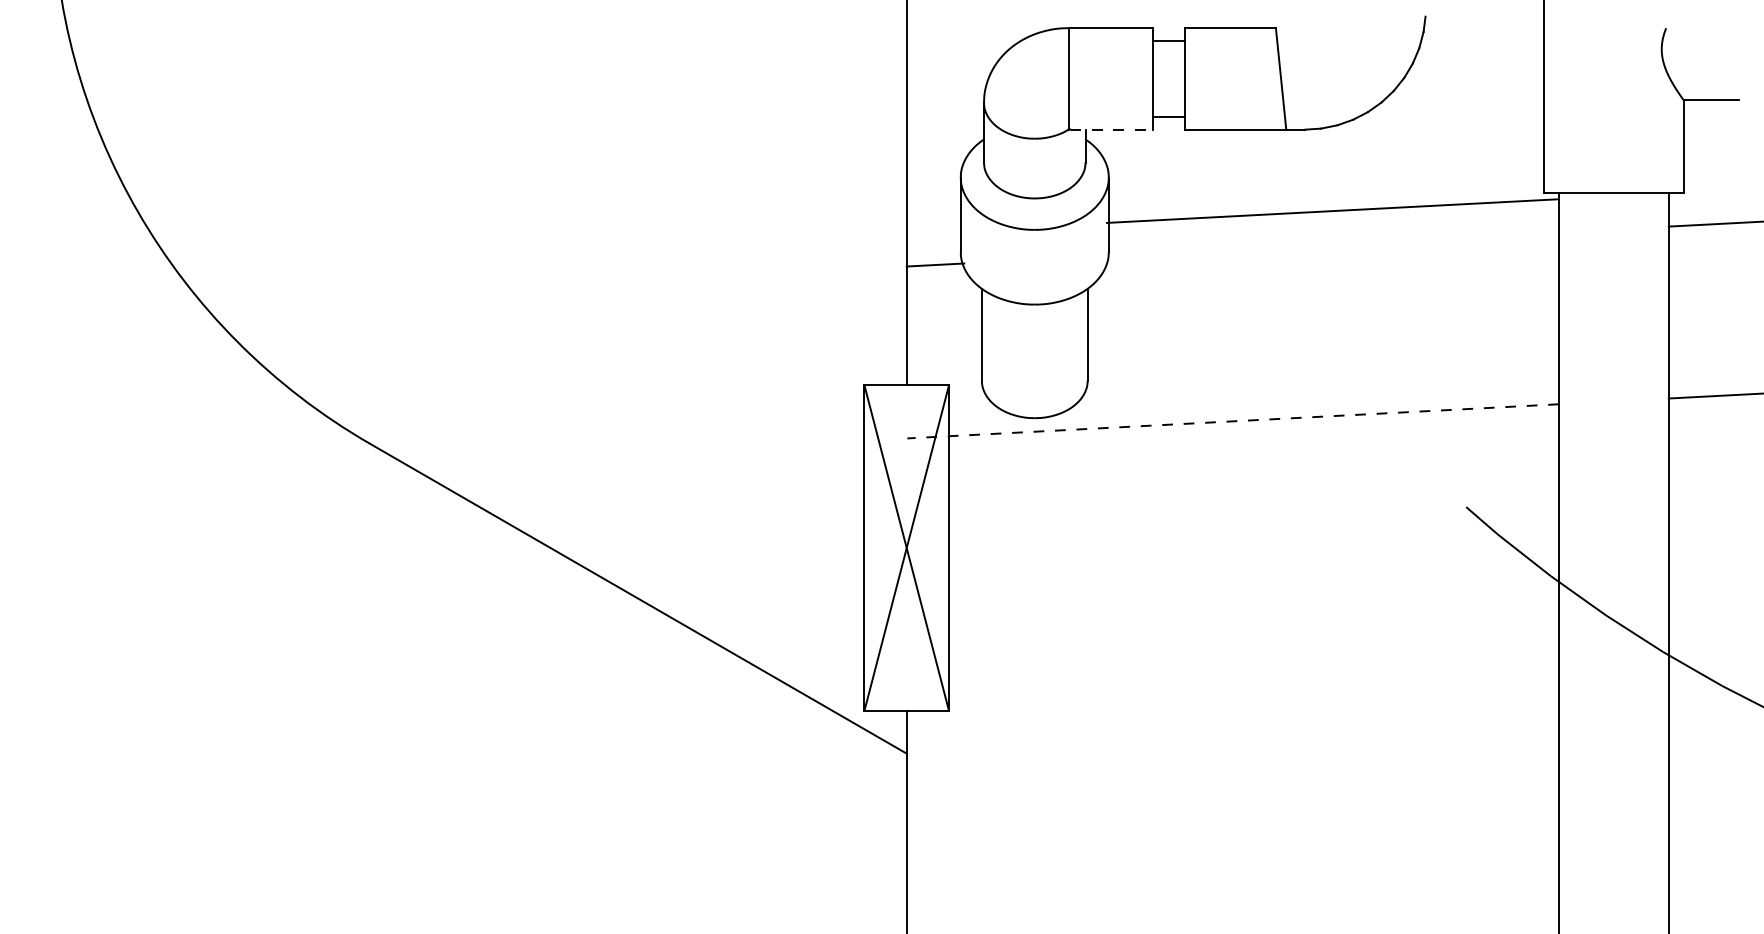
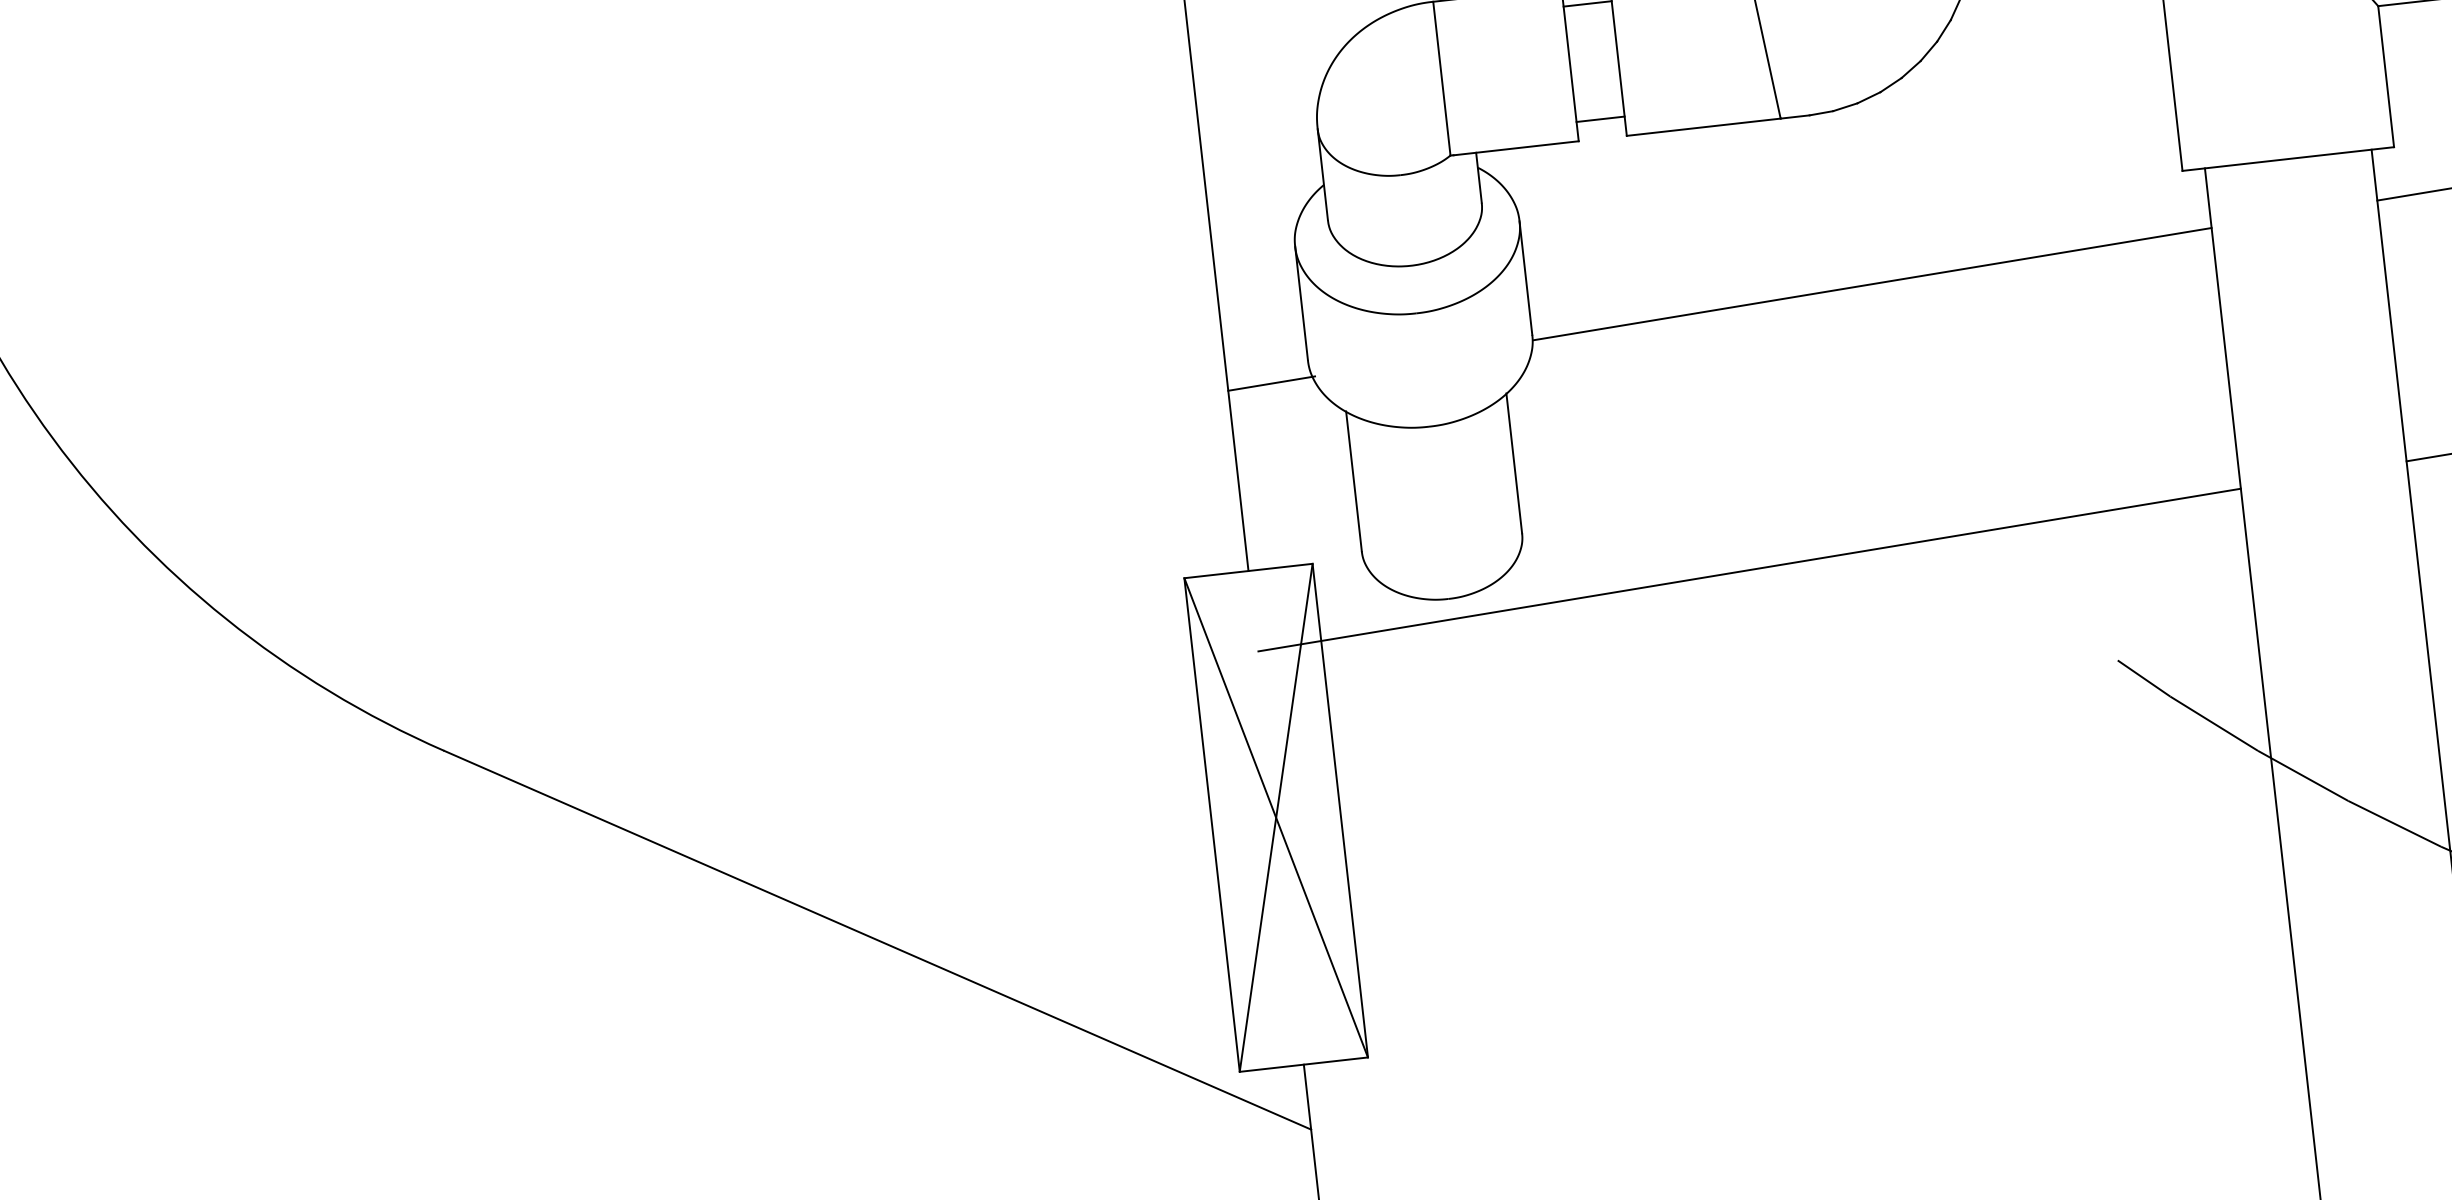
line: (1112, 129) -> (1517, 147), dashed -> solid
line: (1331, 210) -> (1871, 283), moved
line: (1232, 421) -> (1748, 570), dashed -> solid

